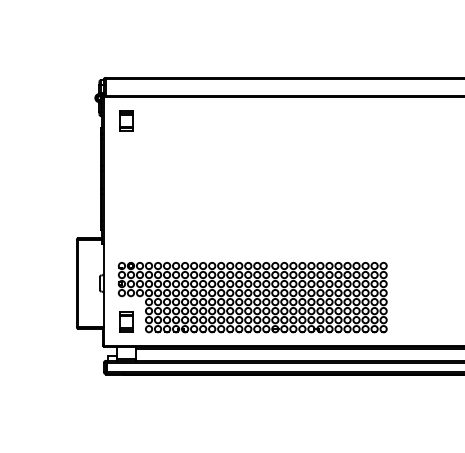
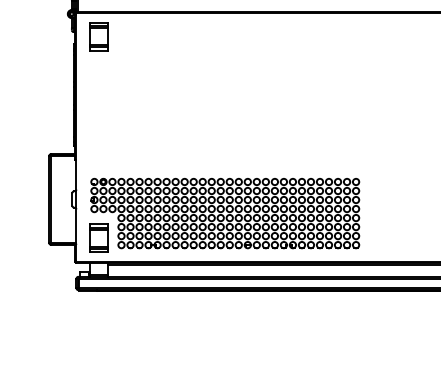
part: (126, 120) -> (98, 36), size x1.43
part: (126, 321) -> (98, 237), size x1.43

